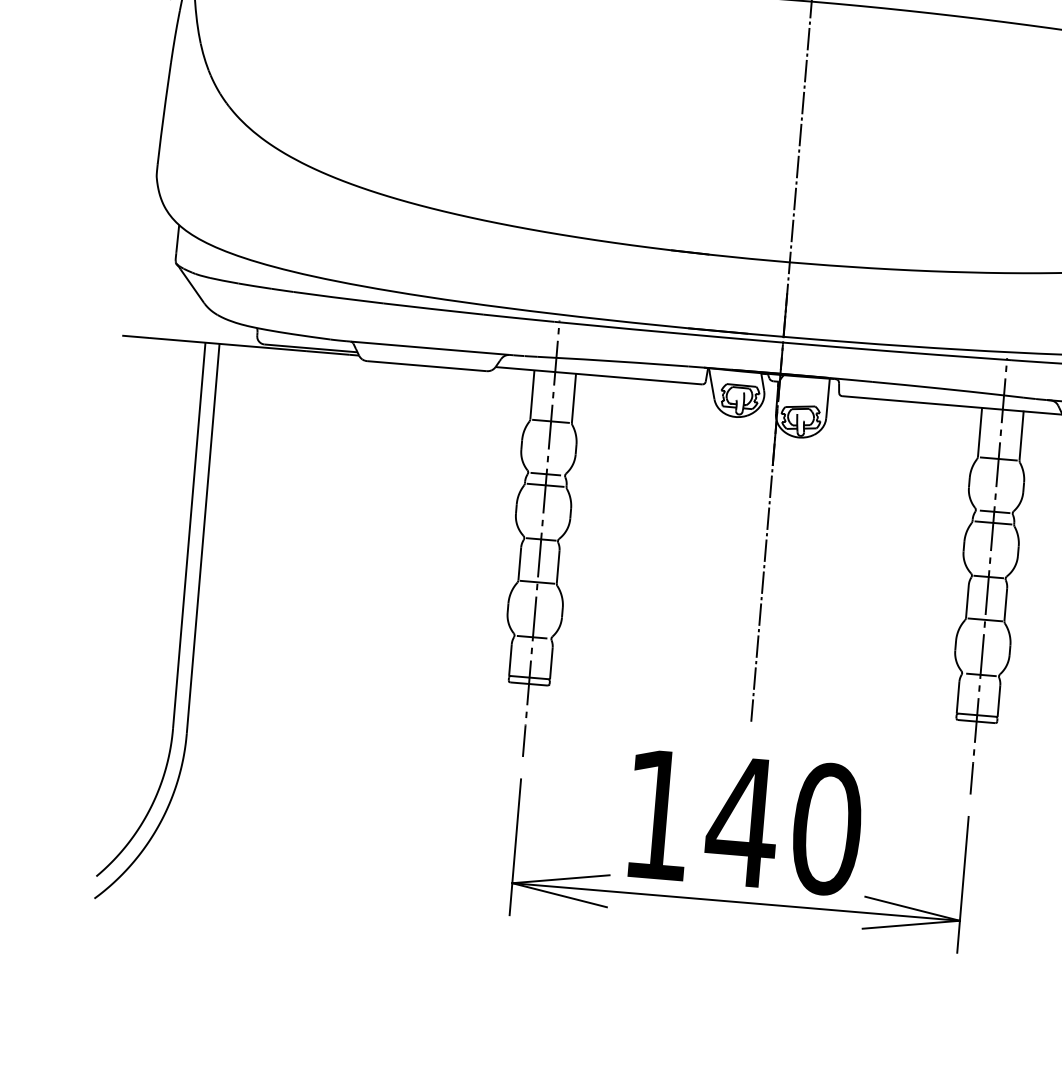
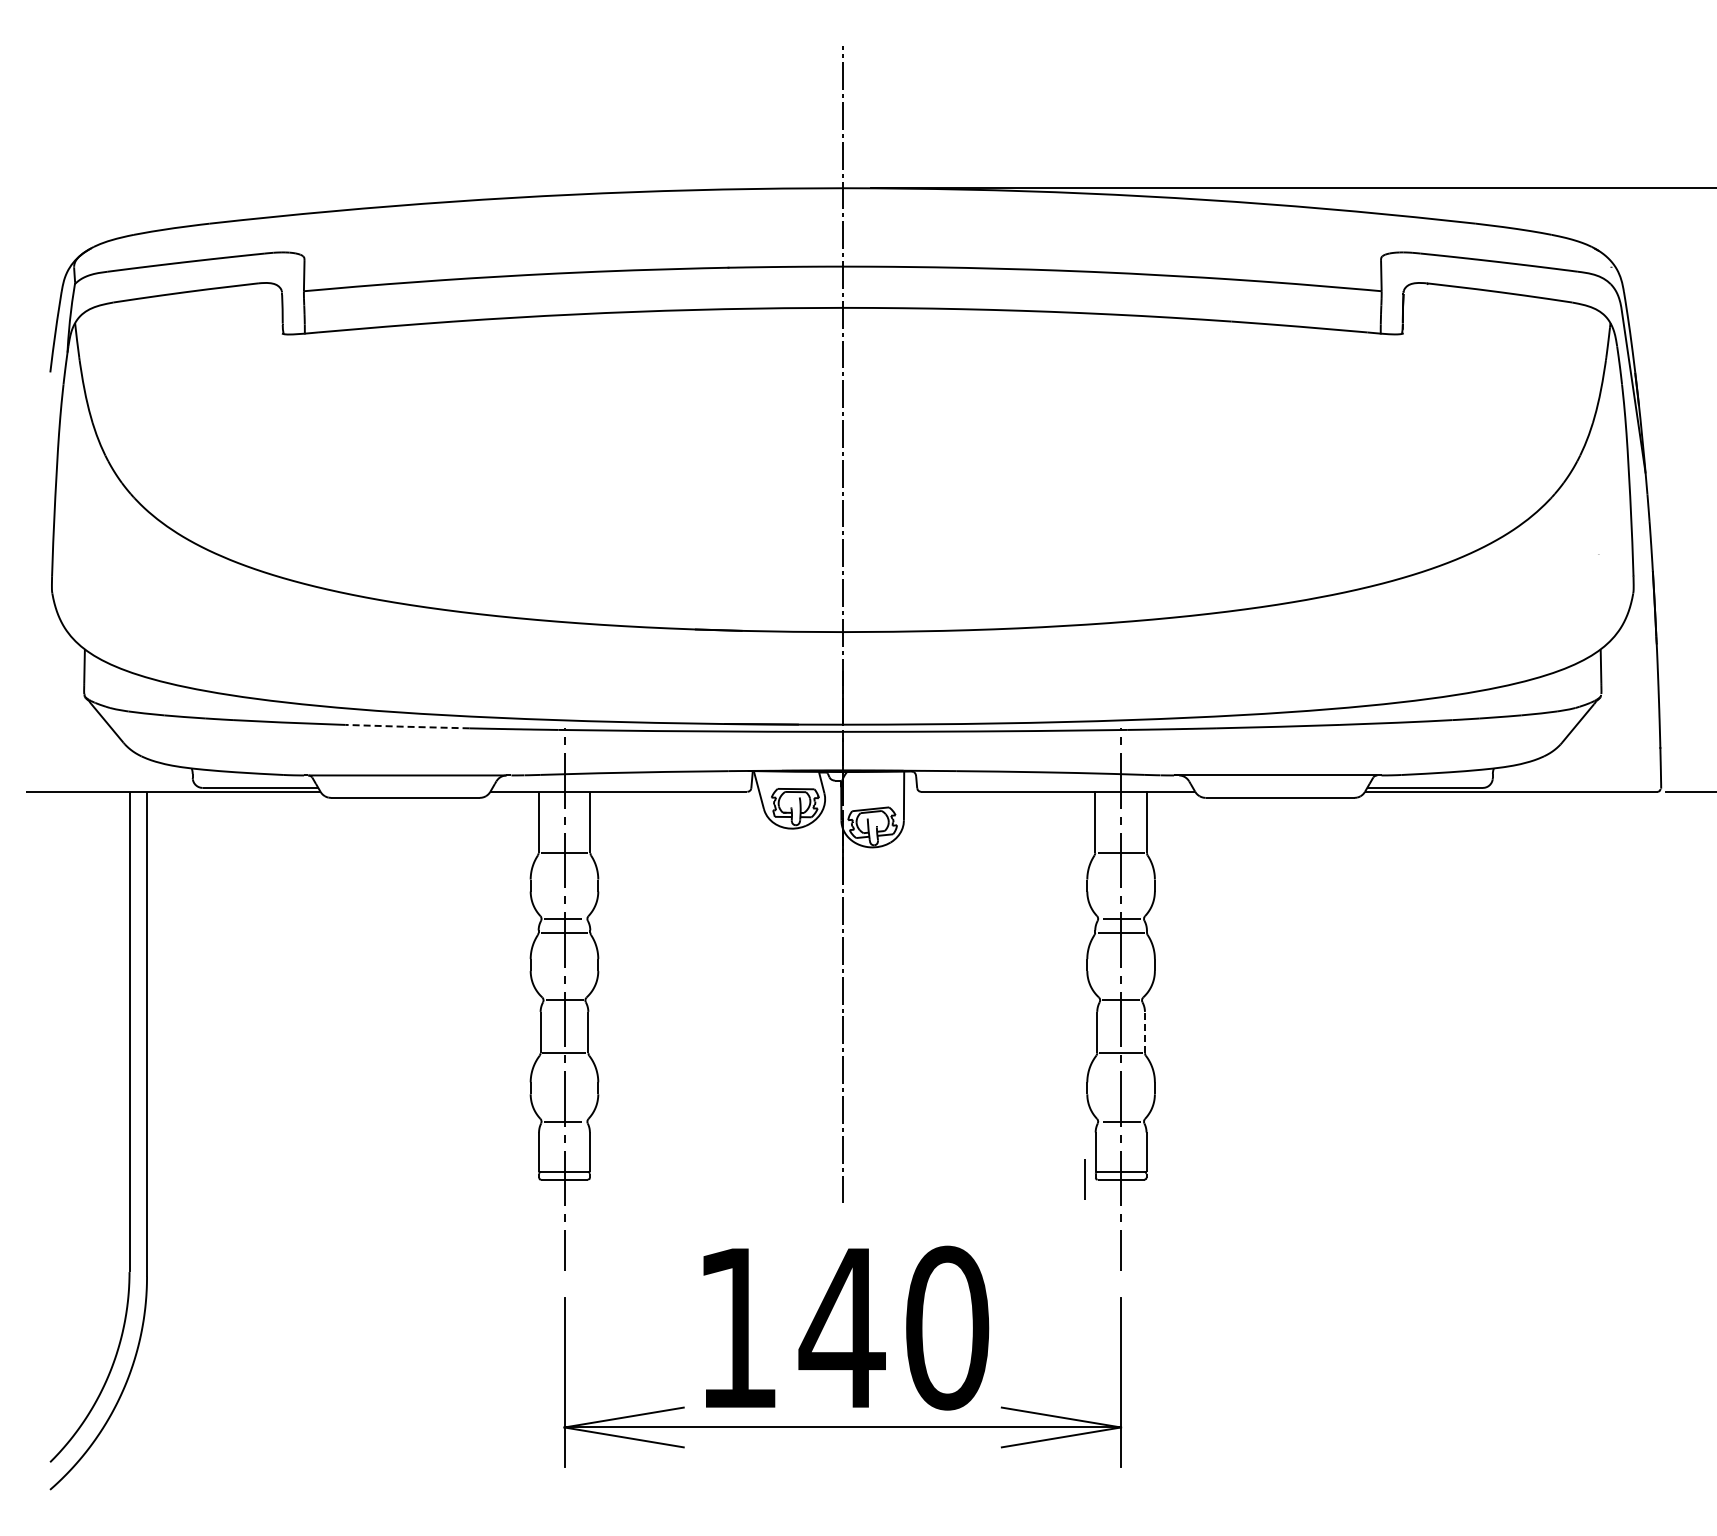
line: (433, 308) -> (407, 726), solid -> dashed
line: (1005, 604) -> (1144, 1032), solid -> dashed
line: (947, 718) -> (1084, 1179), added

